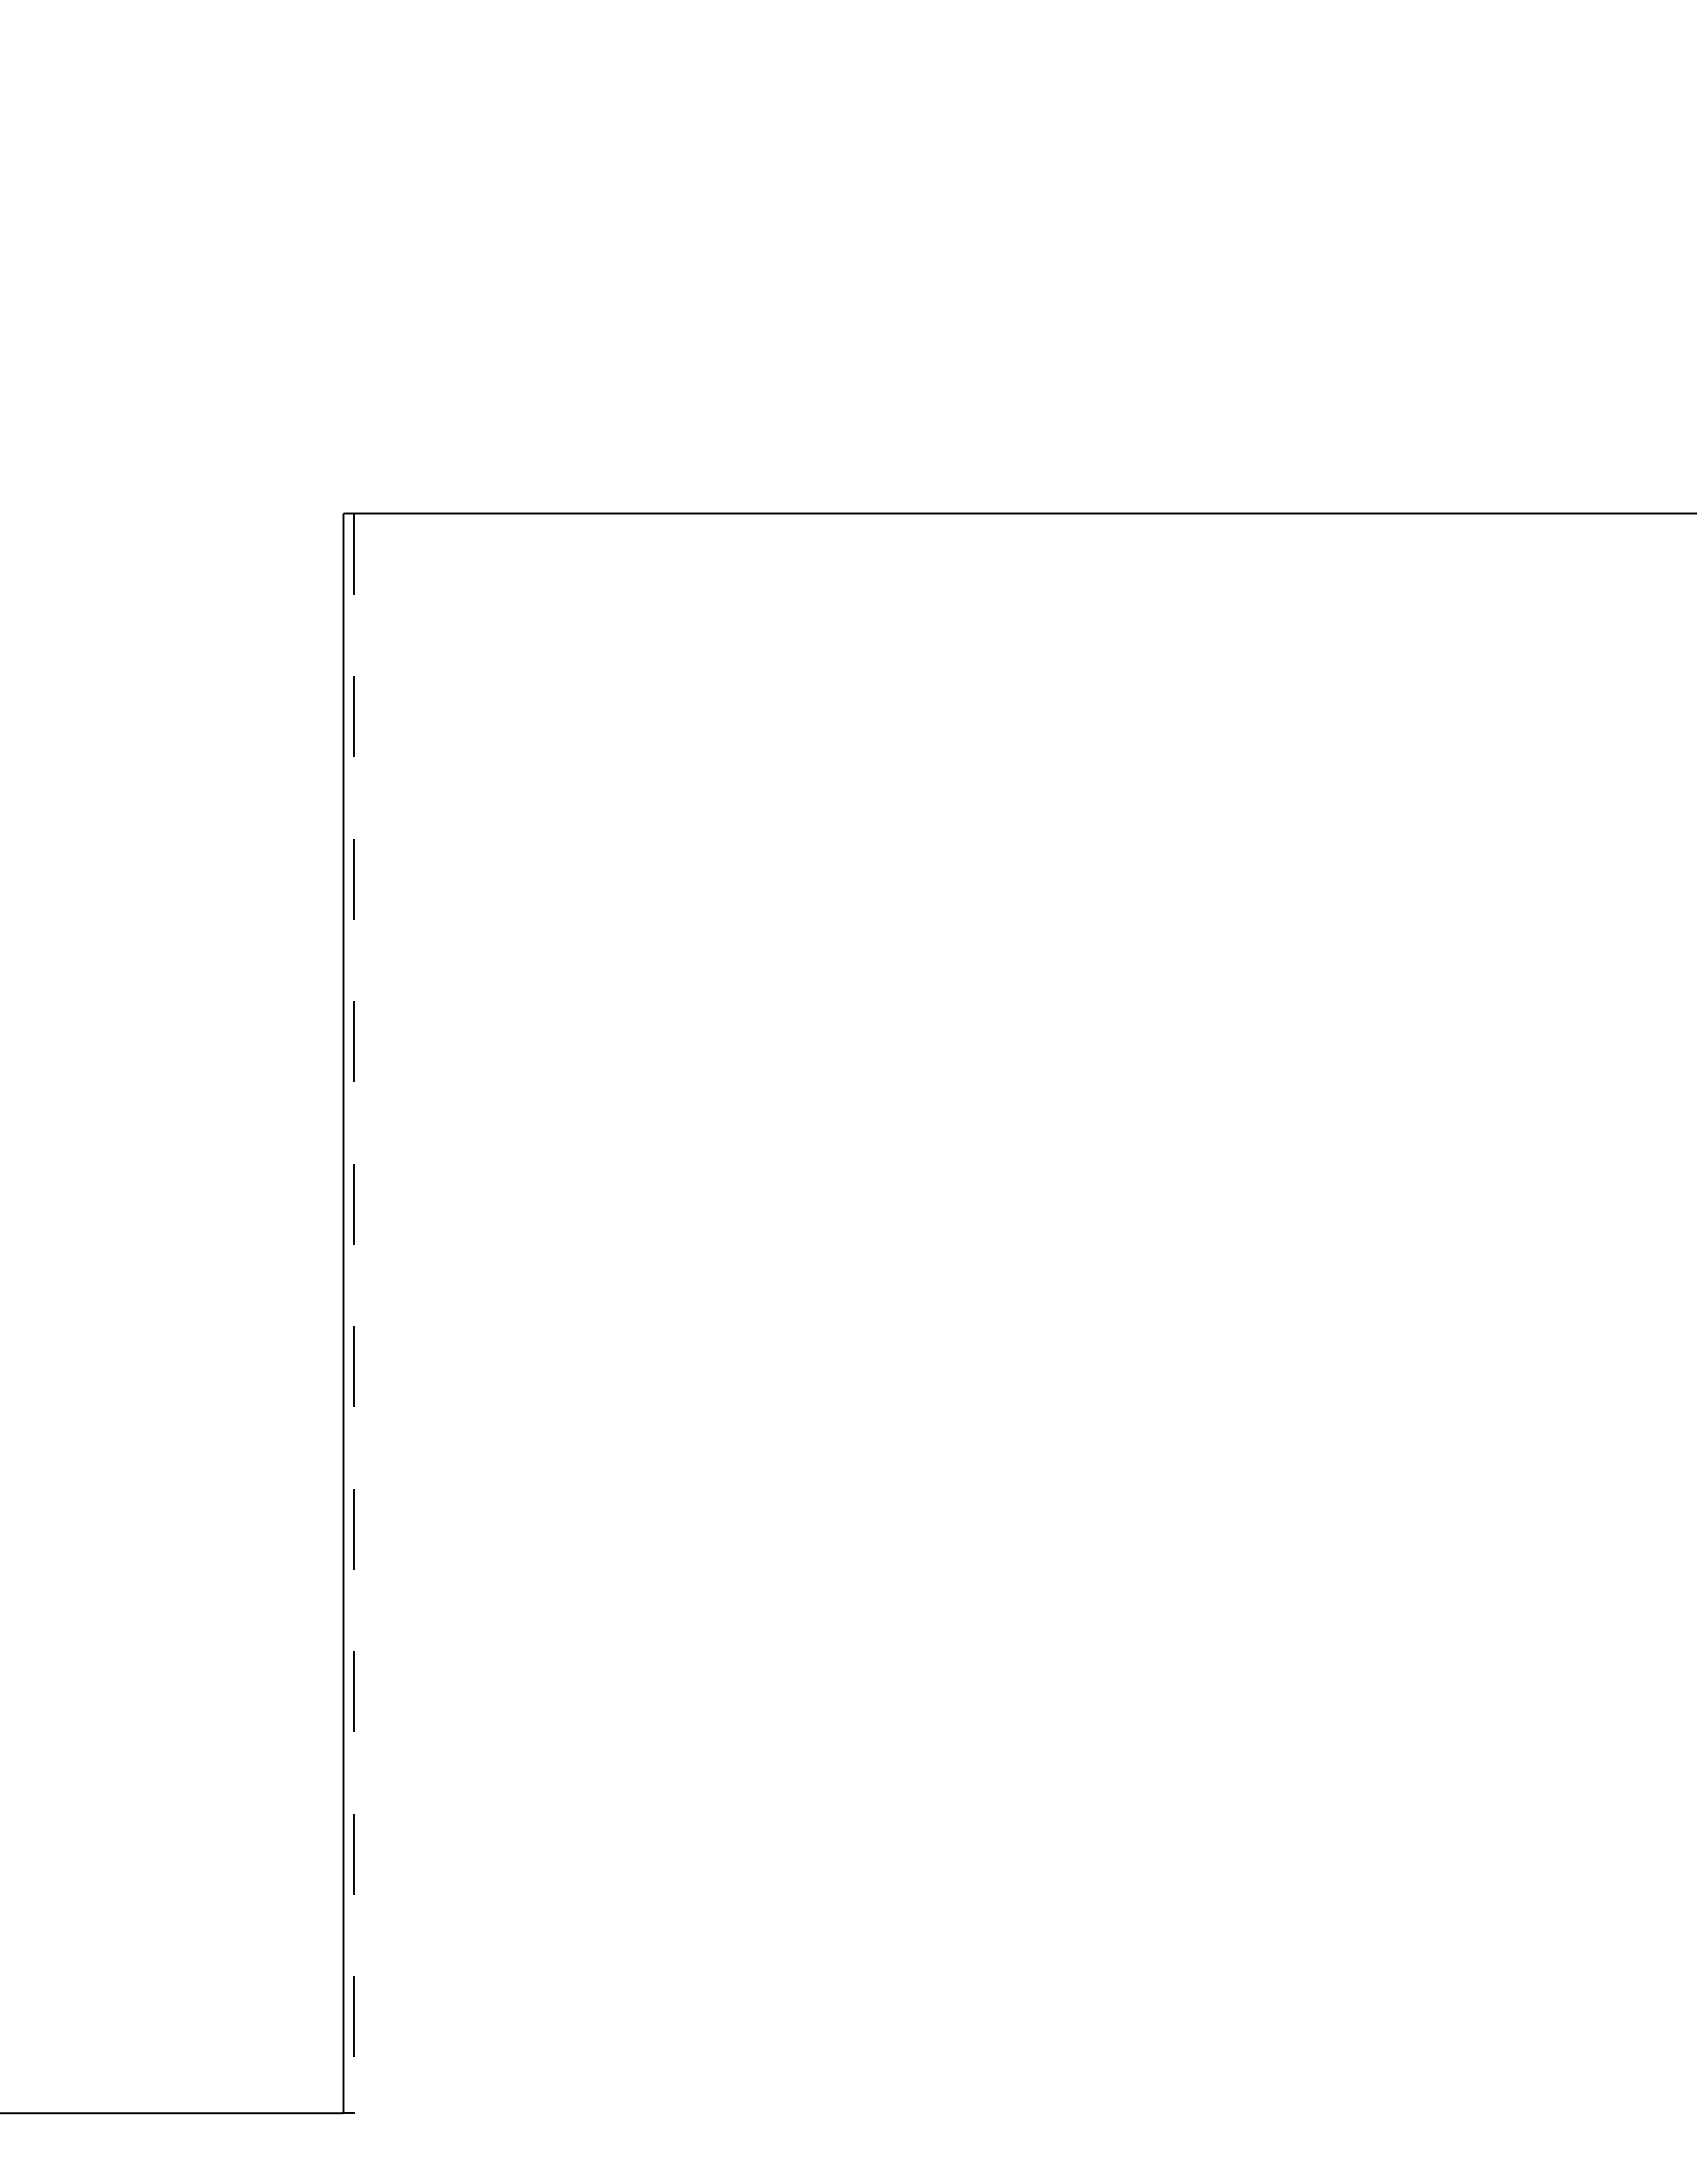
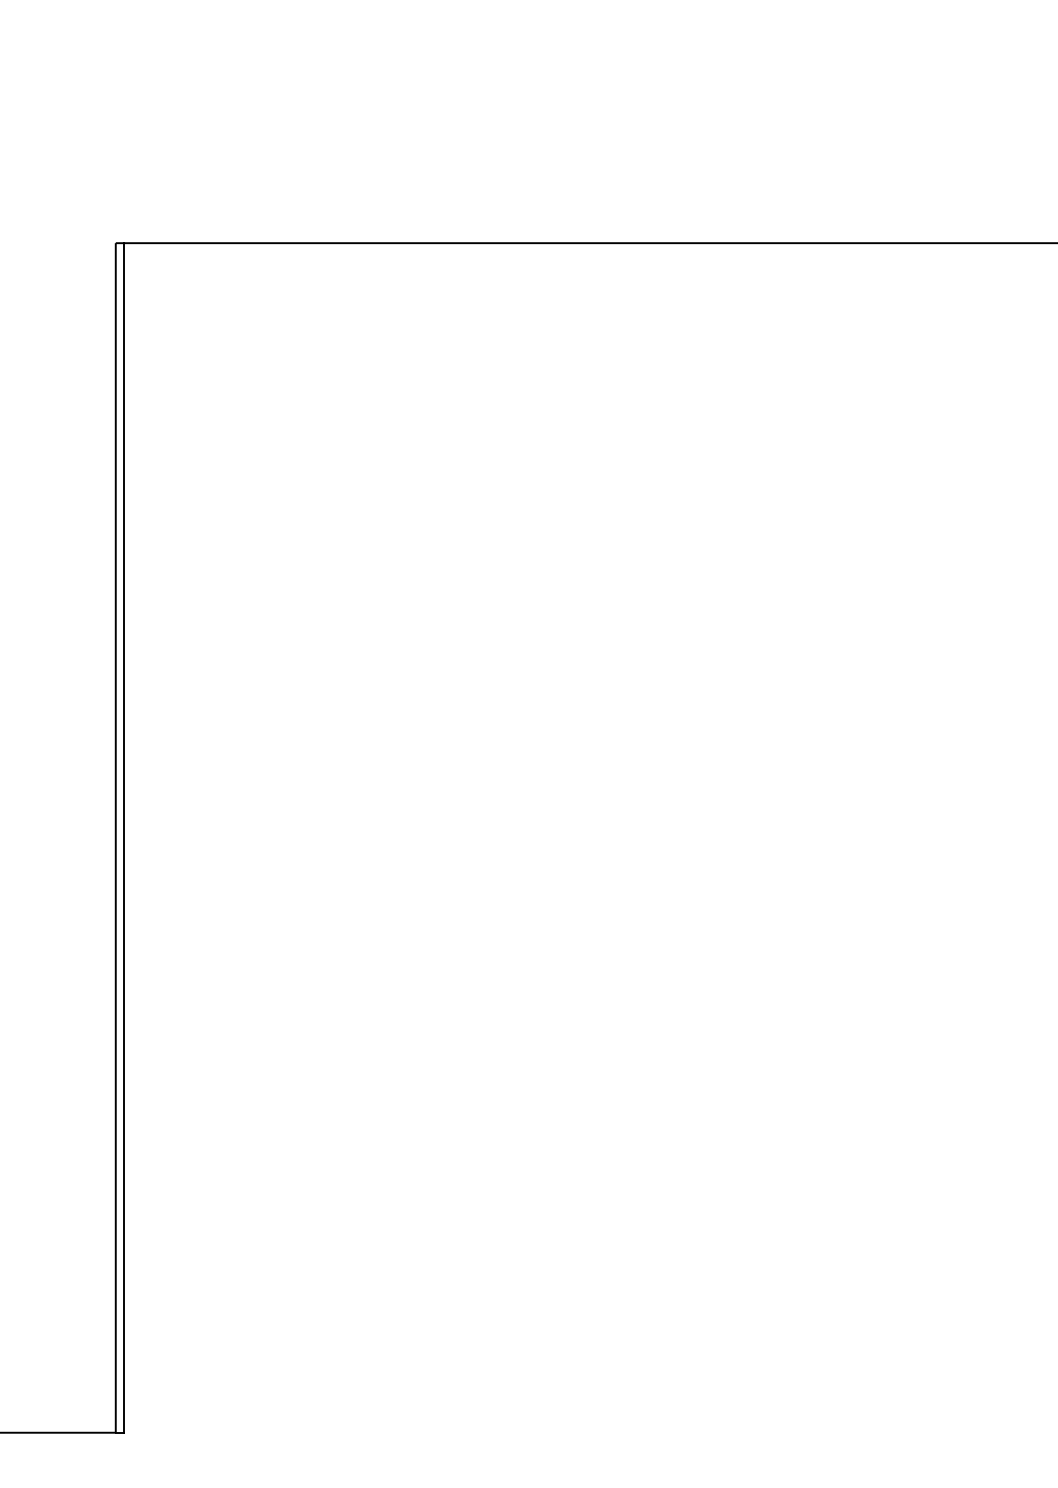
line: (354, 1313) -> (123, 838), dashed -> solid

